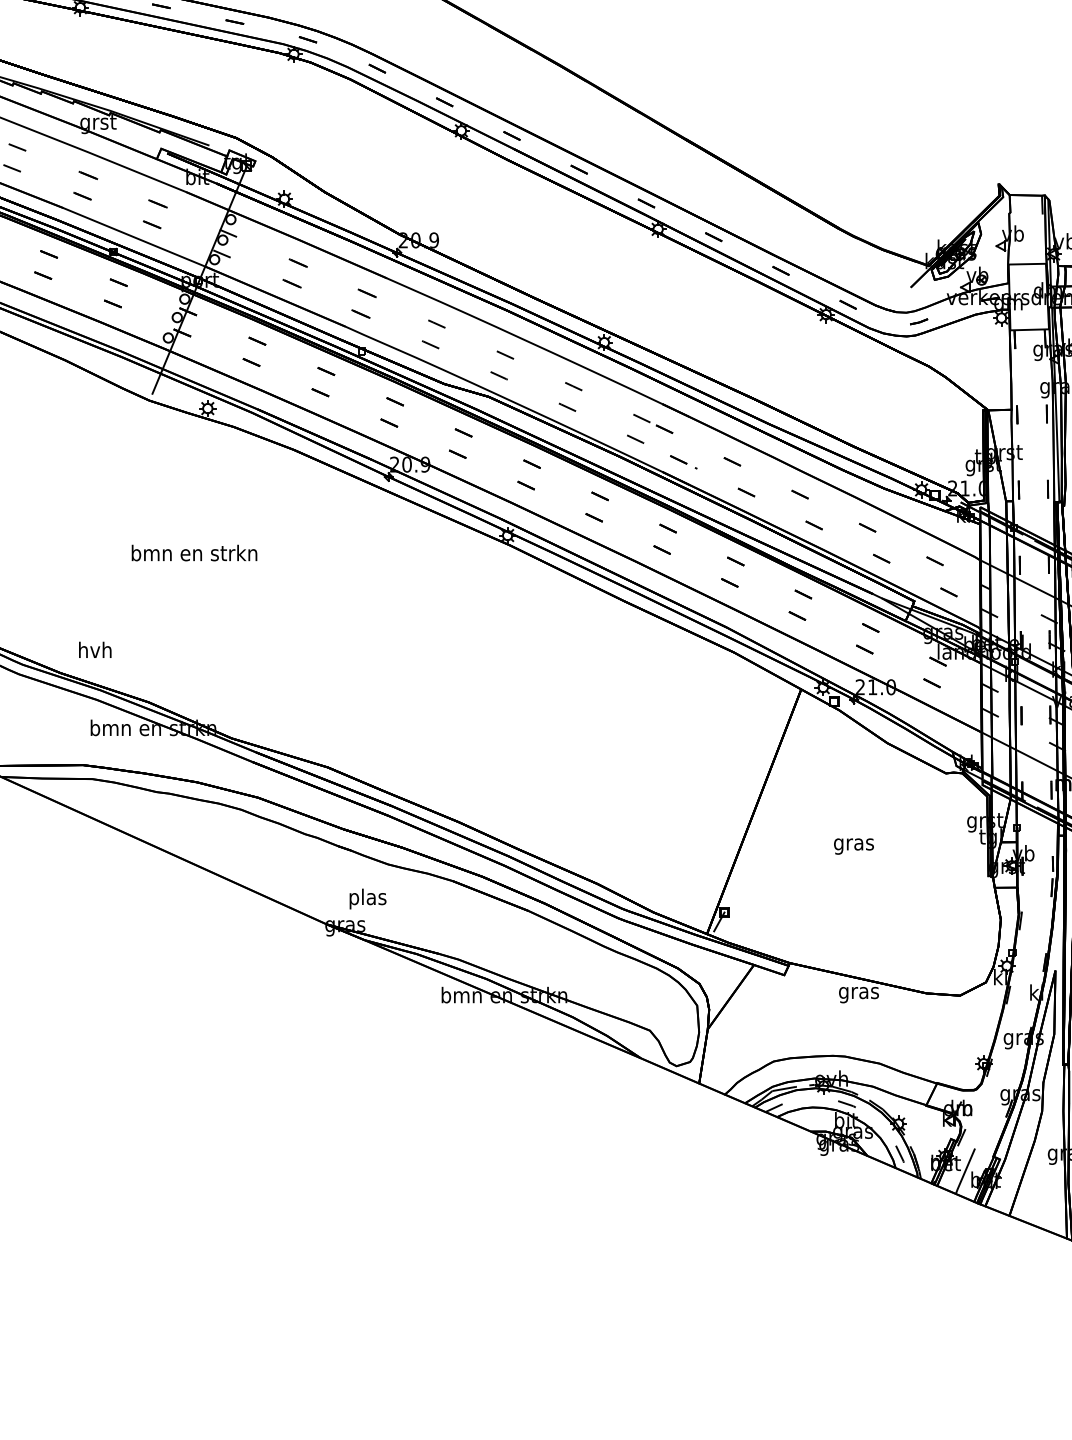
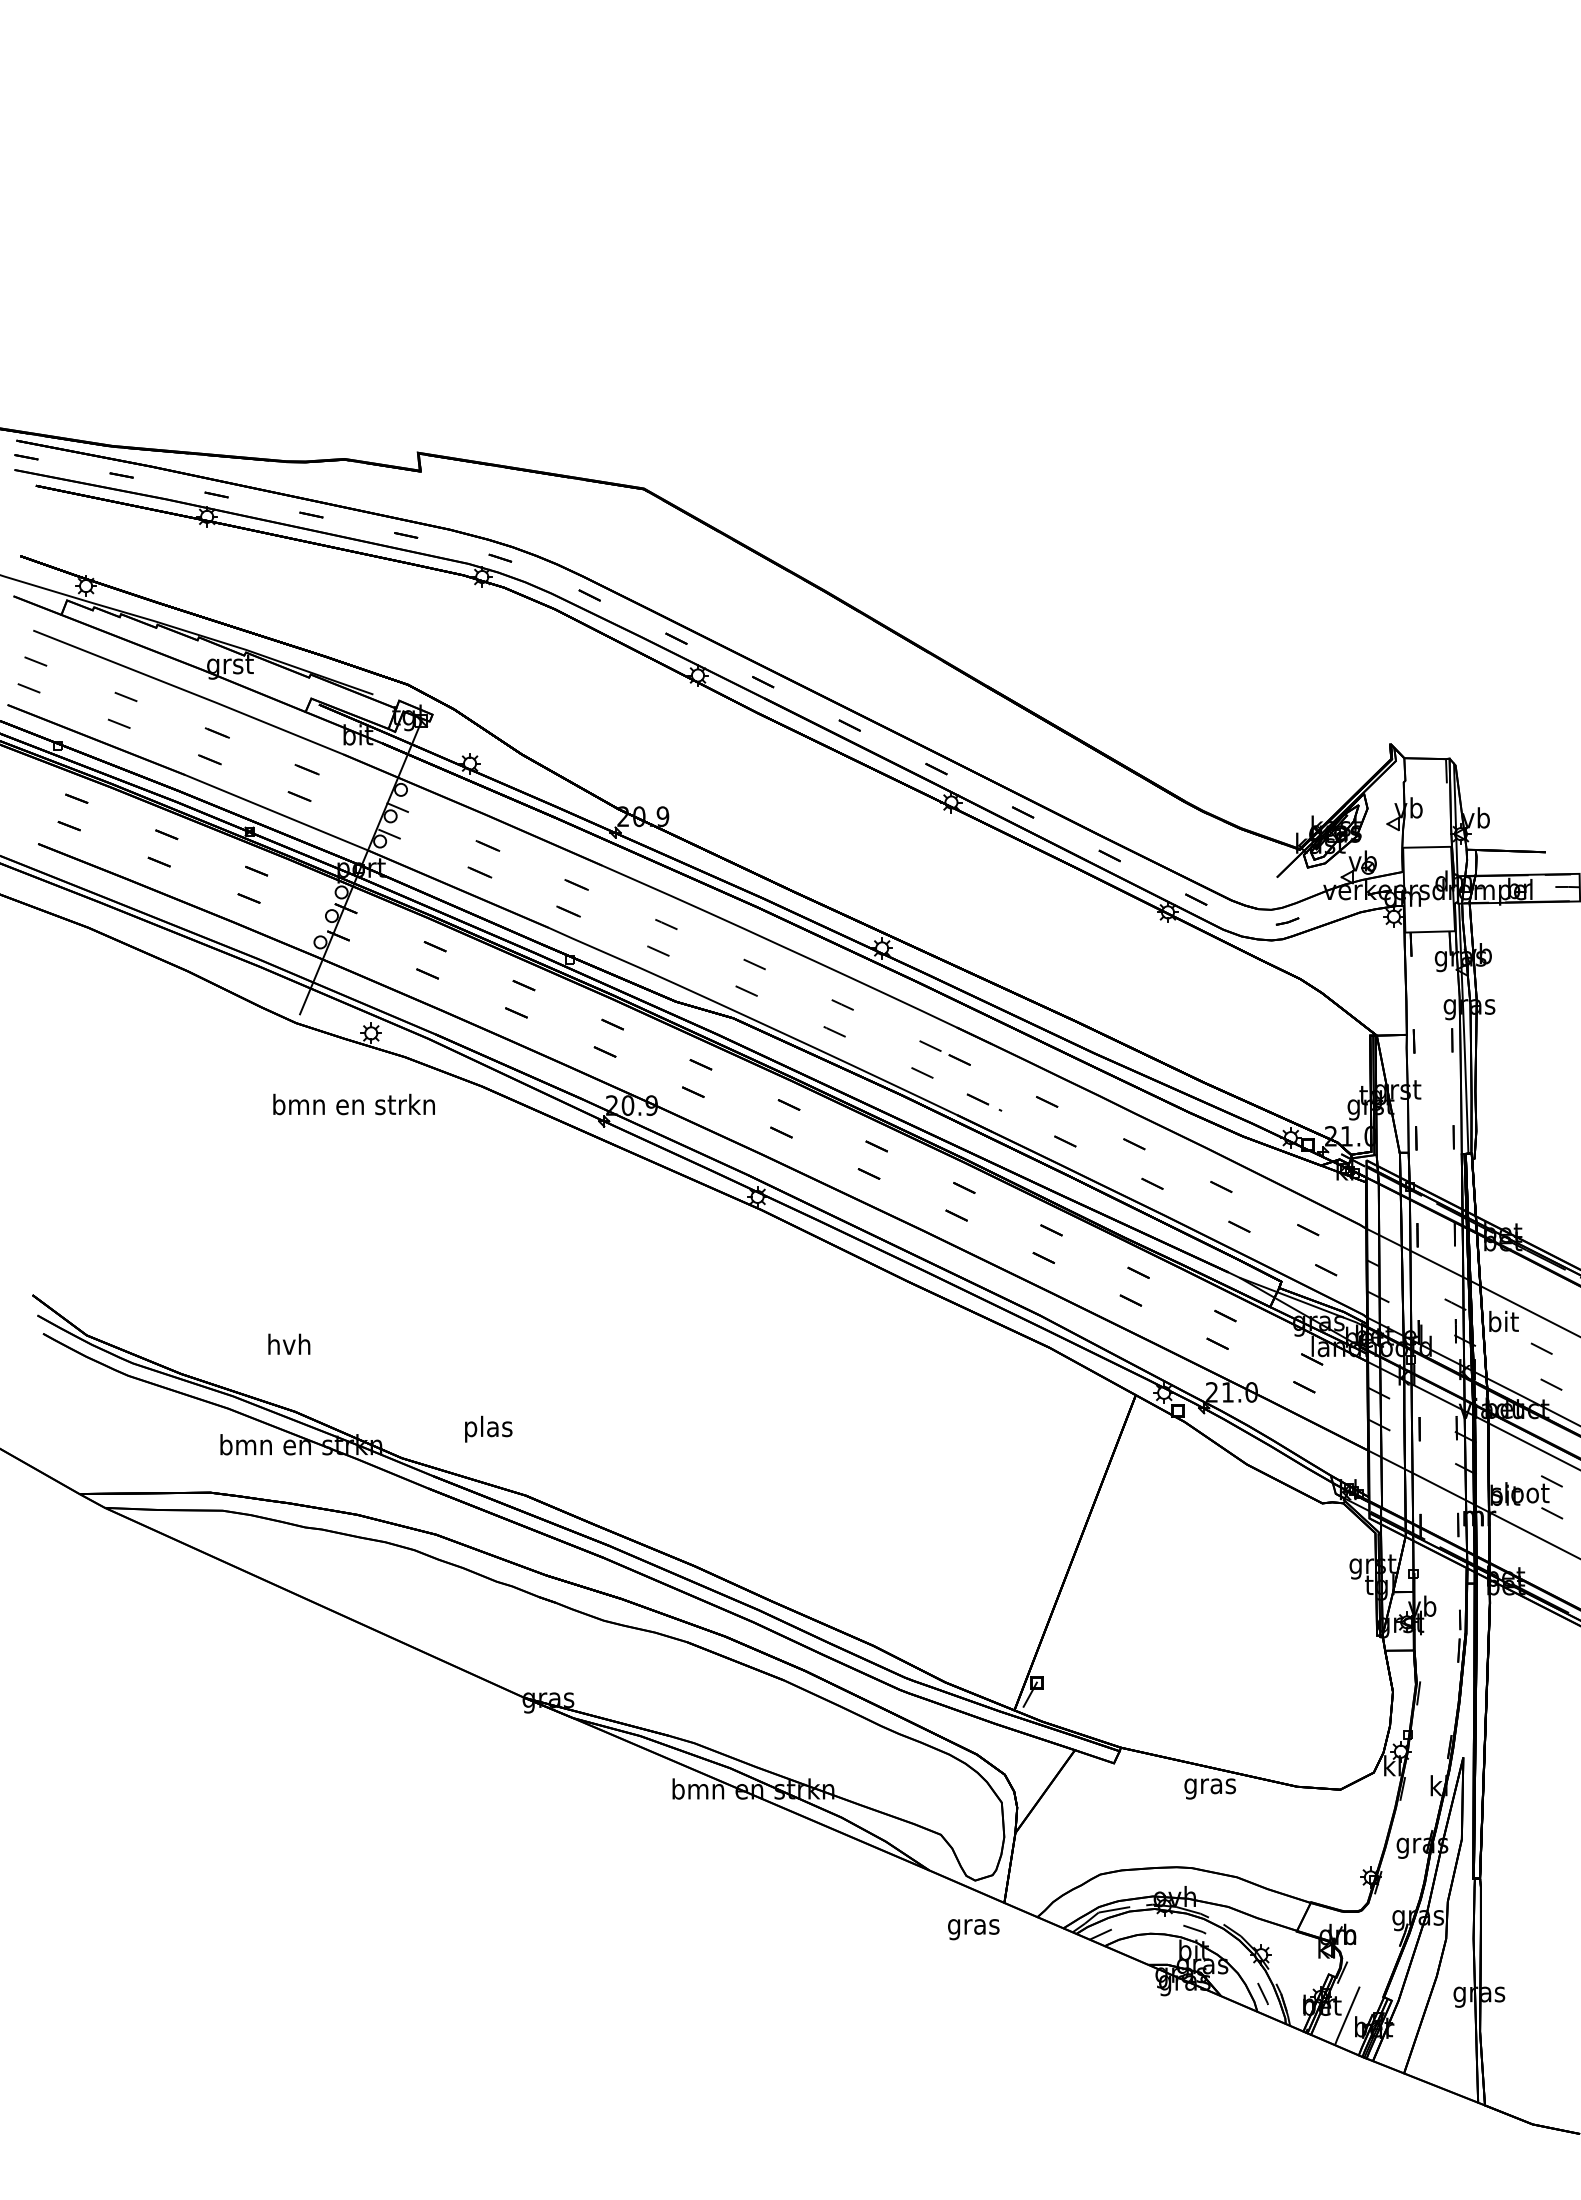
text: (194, 553) -> (353, 1104), moved
text: (95, 649) -> (289, 1343), moved
text: (853, 846) -> (973, 1929), moved
text: (367, 898) -> (488, 1428), moved

